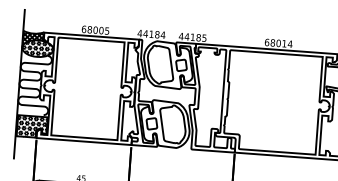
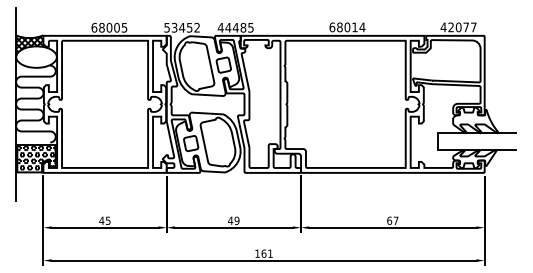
text: (151, 34) -> (182, 27), 44184 -> 53452
text: (192, 37) -> (235, 27), 44185 -> 44485
hatch: (37, 48) -> (36, 56), removed

